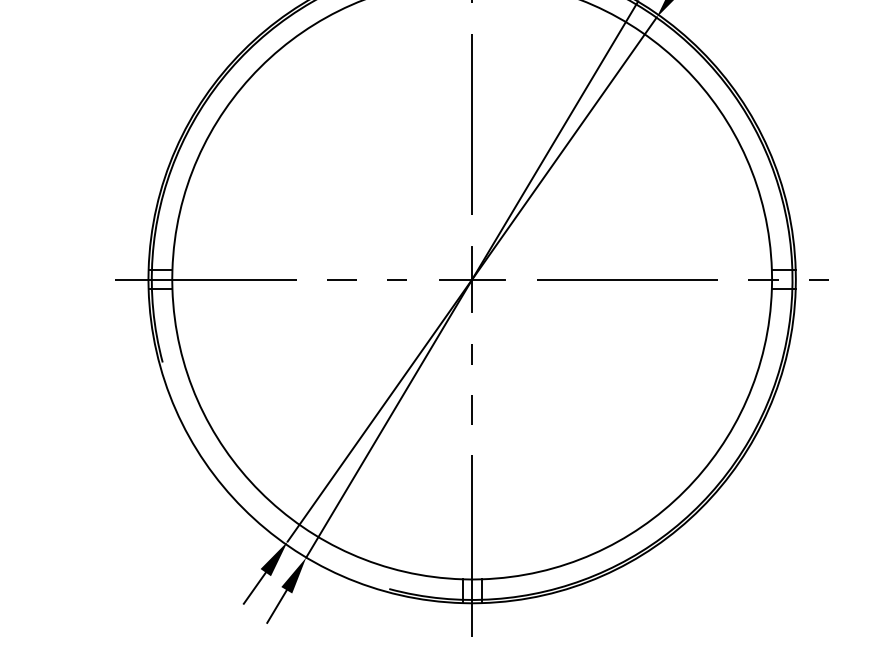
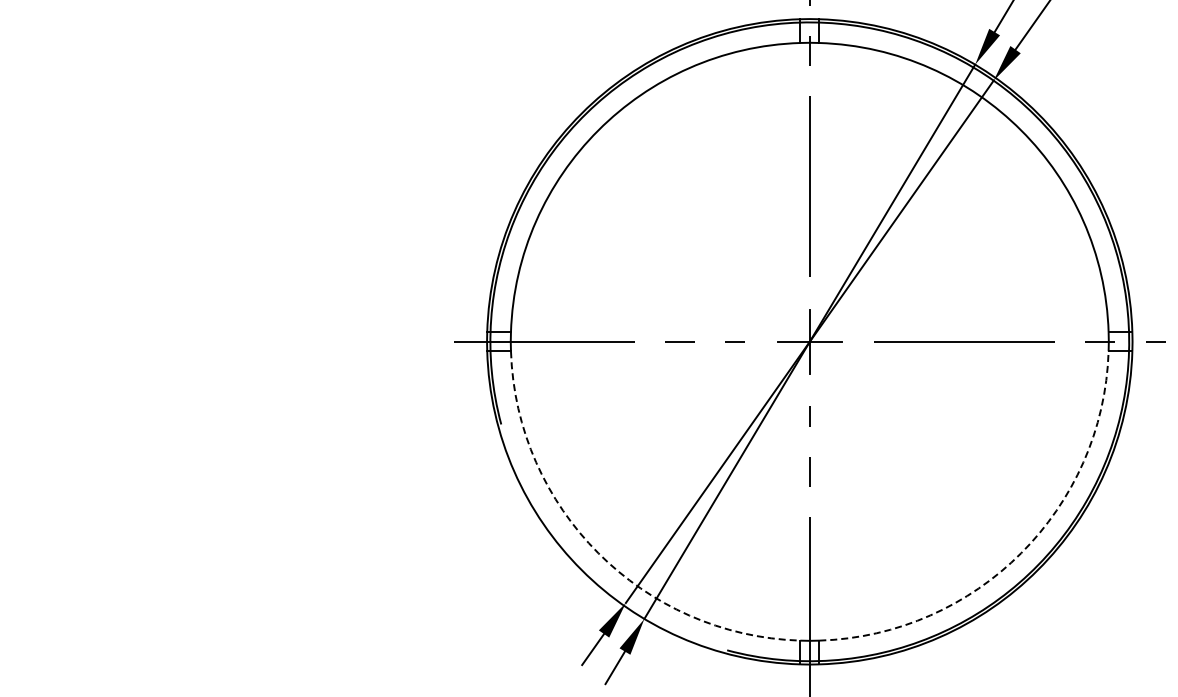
arc: (260, 491) -> (598, 553), solid -> dashed
arc: (684, 491) -> (1021, 553), solid -> dashed

